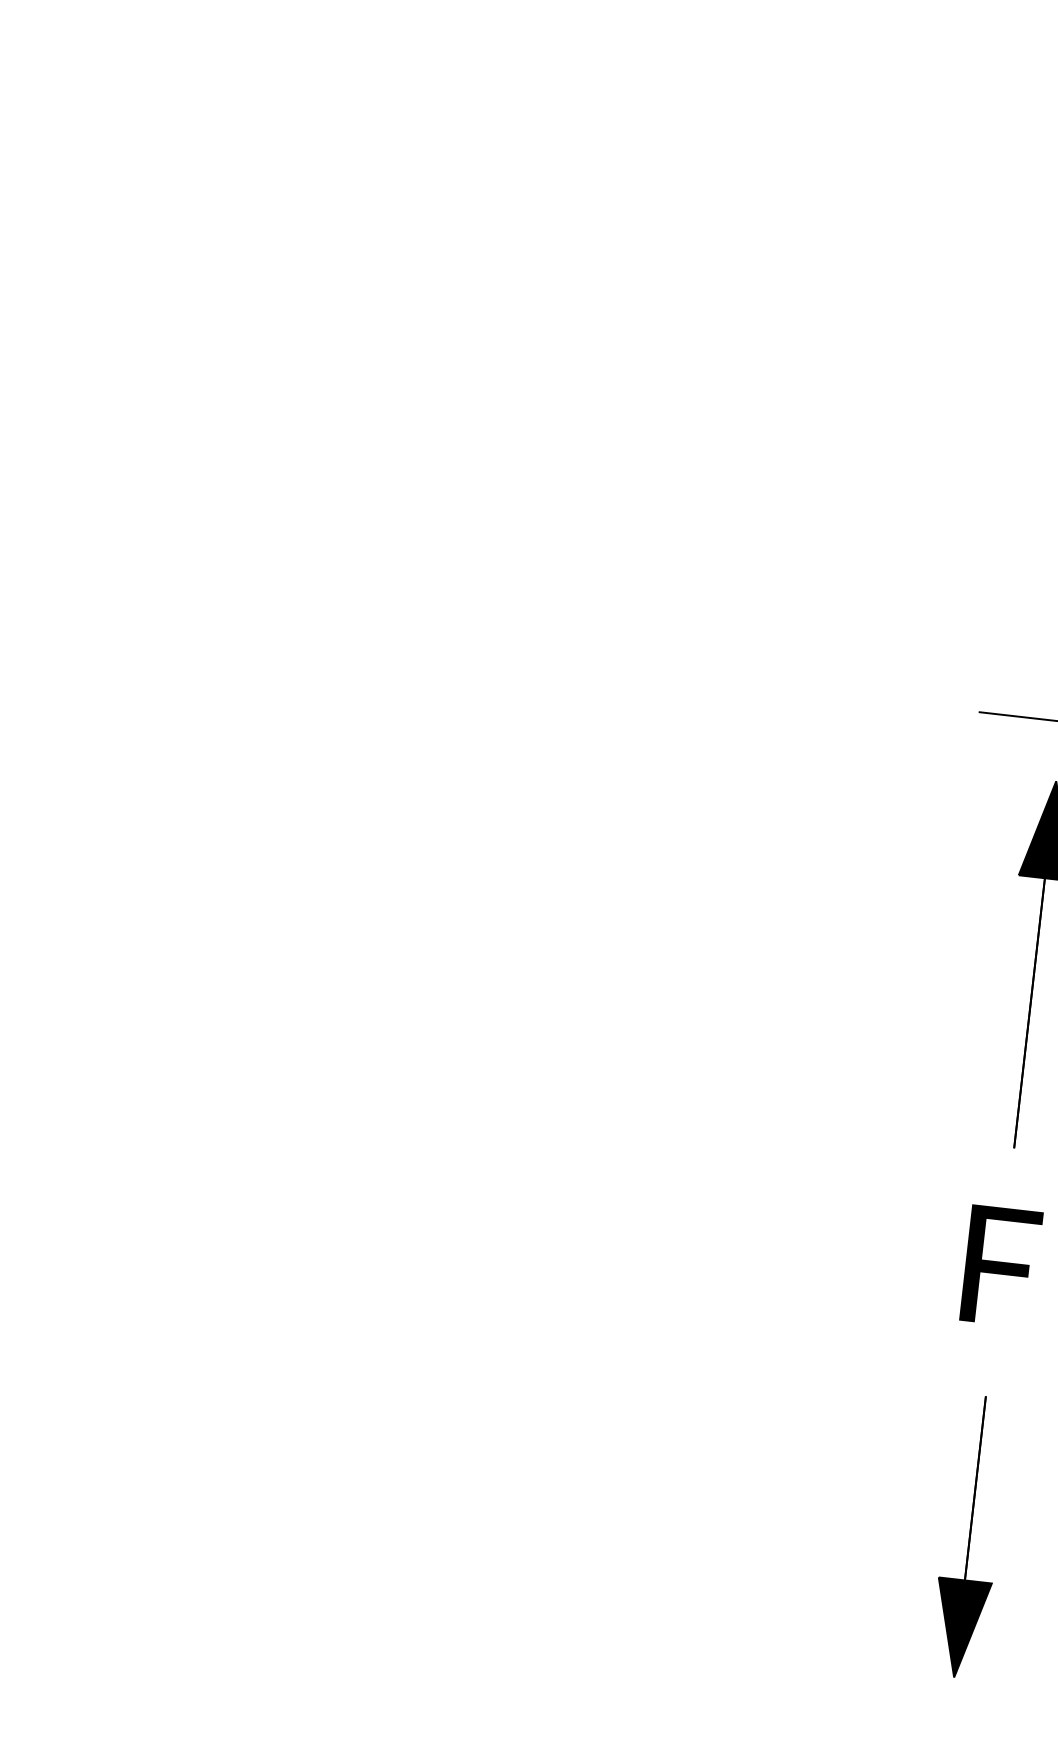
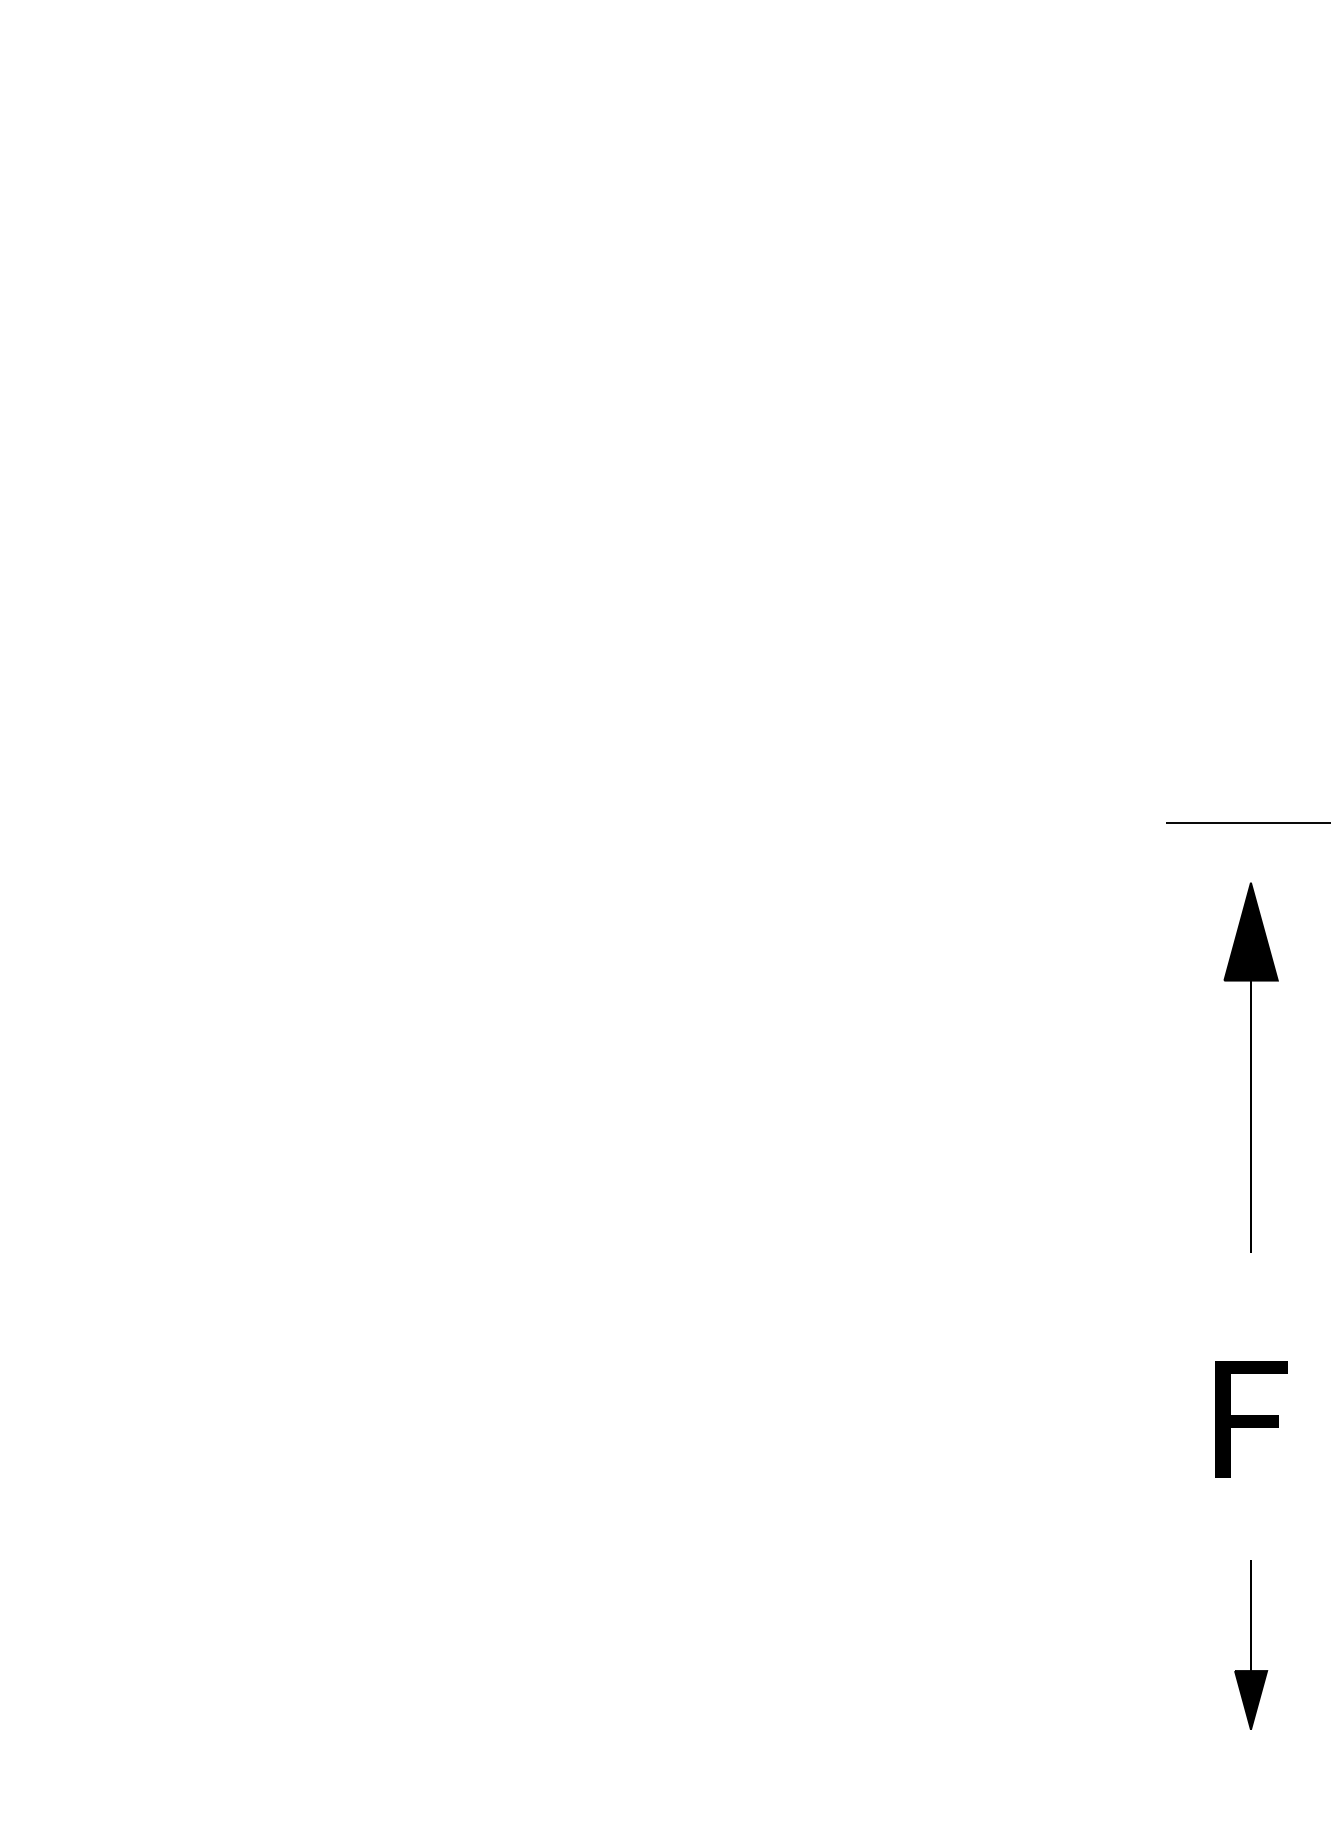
text: (1001, 1266) -> (1251, 1419), moved
part: (969, 1536) -> (1250, 1644), size x0.6

